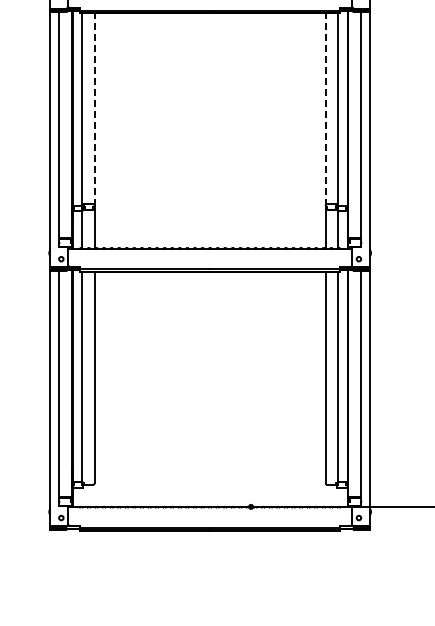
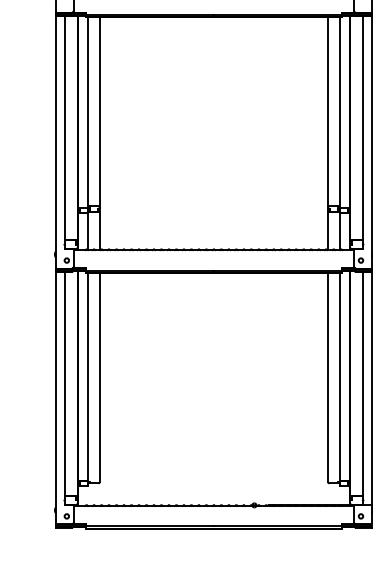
line: (94, 108) -> (99, 111), dashed -> solid
line: (325, 108) -> (327, 111), dashed -> solid

